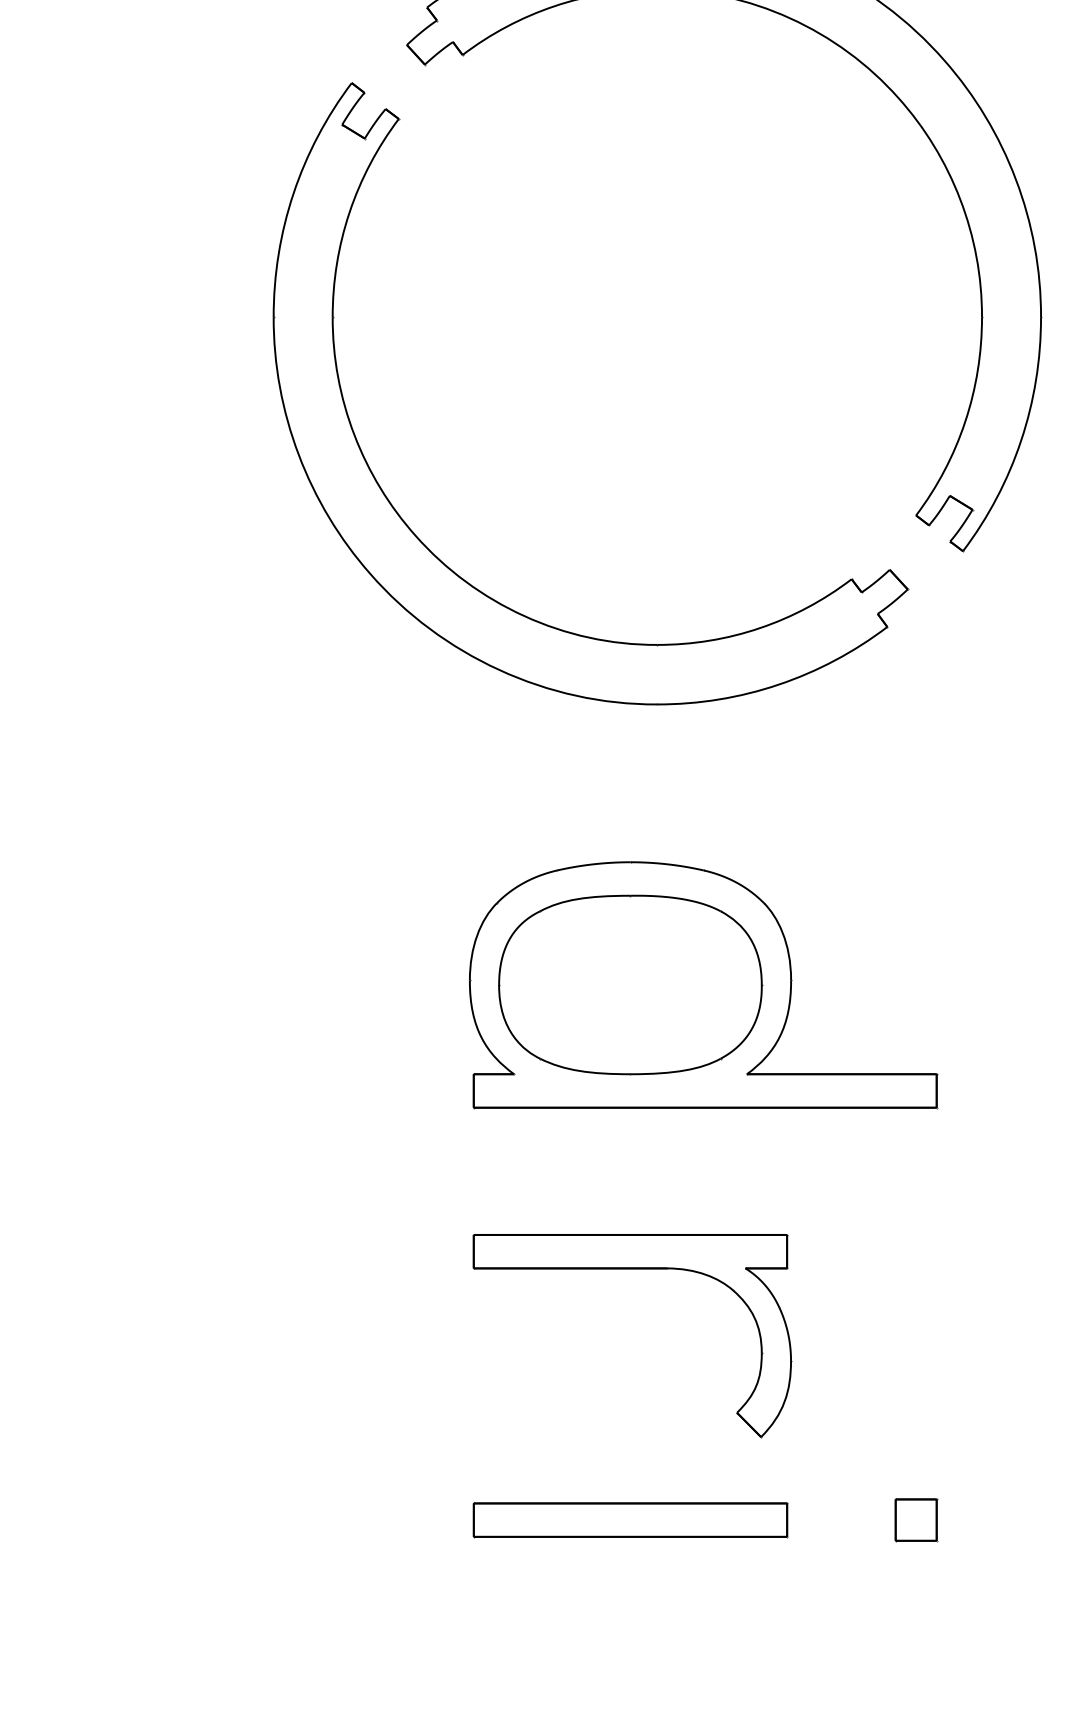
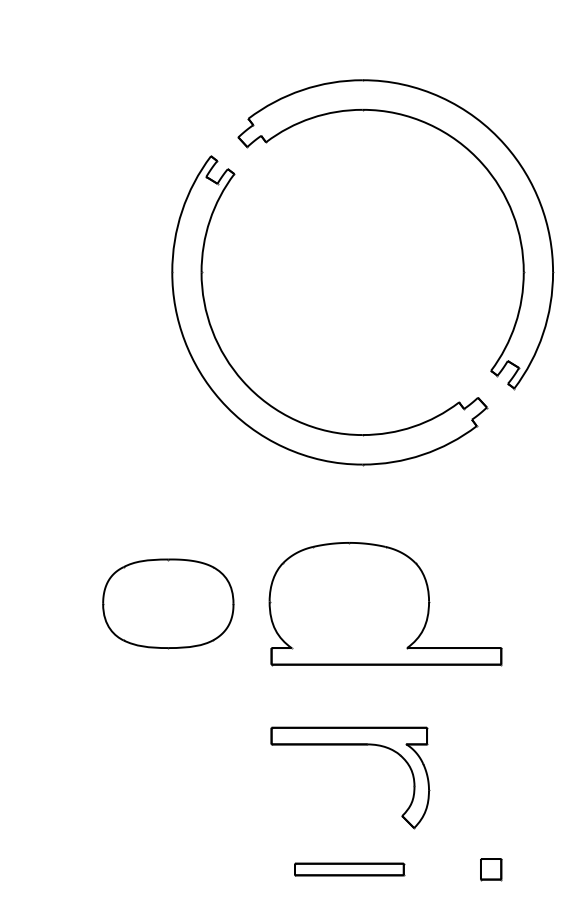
part: (630, 984) -> (168, 603), moved
part: (630, 1520) -> (349, 869), size x0.7

